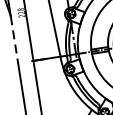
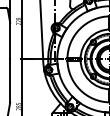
line: (14, 40) -> (10, 41), dashed -> solid

